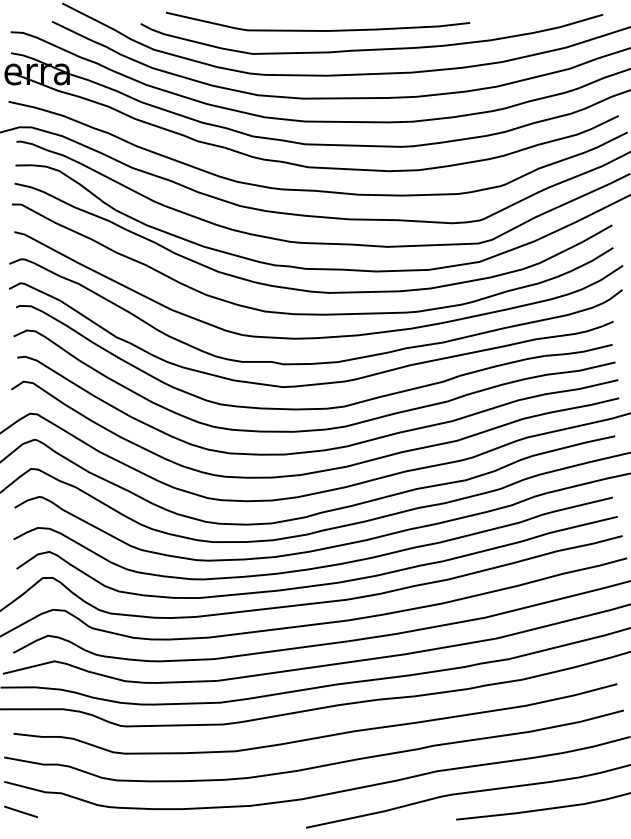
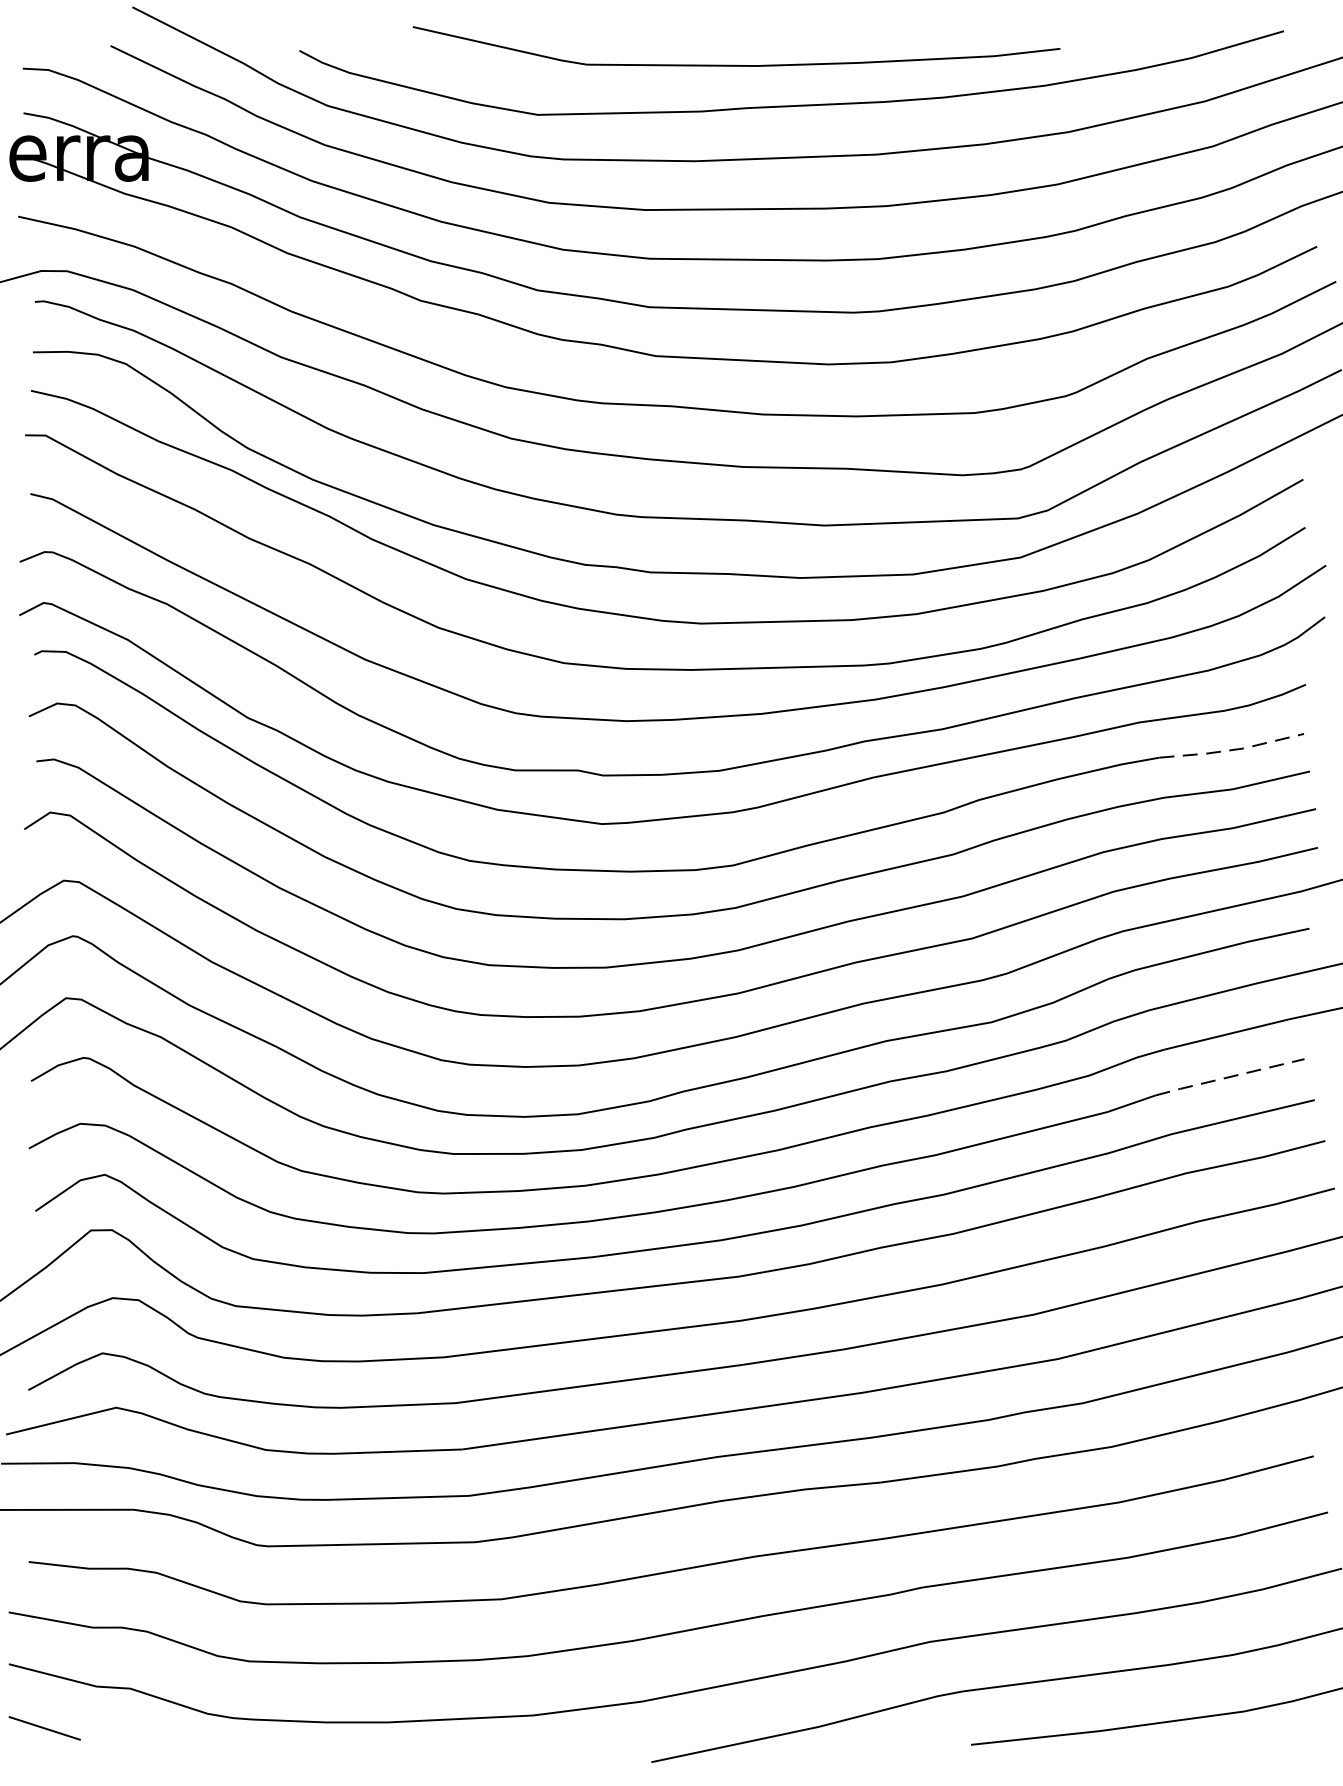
curve: (318, 30) -> (737, 64), moved
line: (579, 352) -> (1233, 750), solid -> dashed
line: (576, 506) -> (1227, 1078), solid -> dashed

